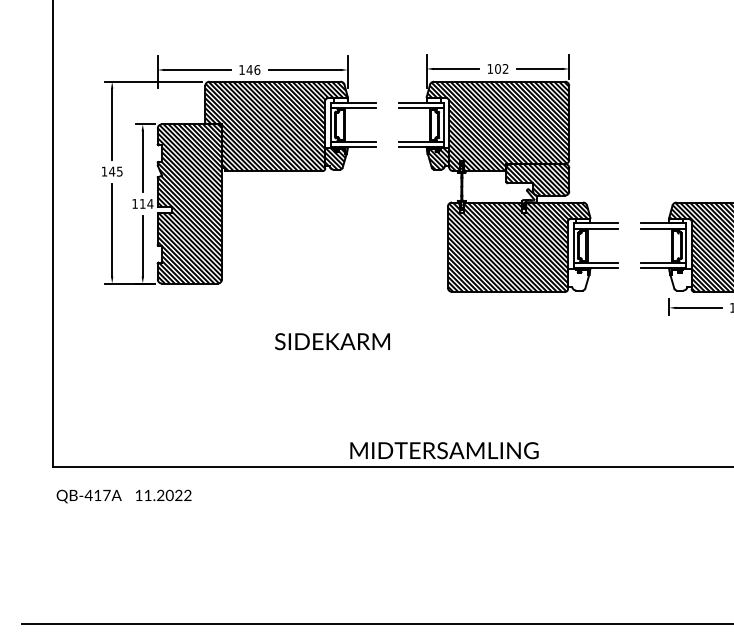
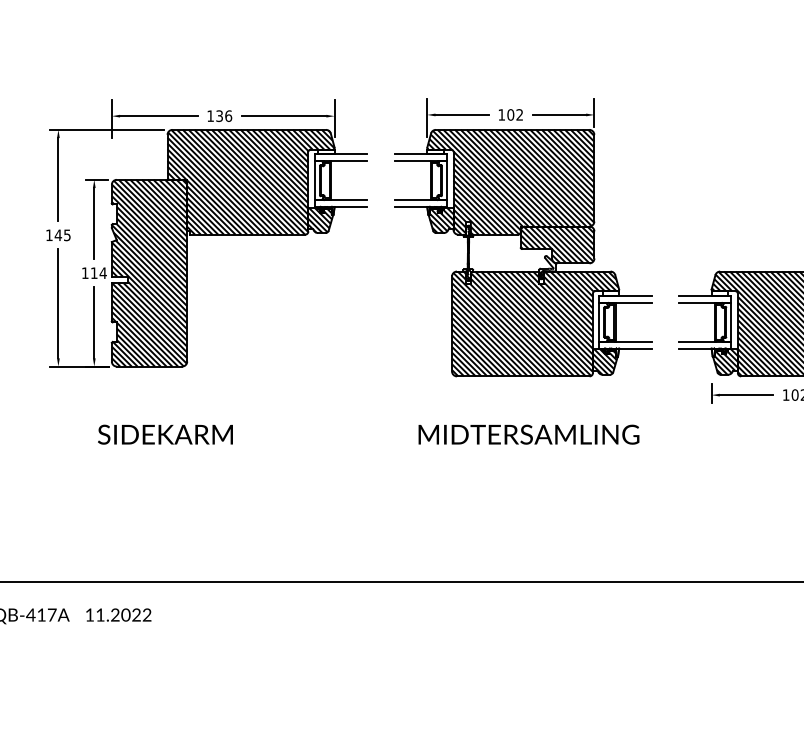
text: (249, 69) -> (219, 115), 146 -> 136
hatch: (578, 279) -> (605, 361), added
hatch: (681, 279) -> (725, 361), added
text: (332, 341) -> (165, 434), moved
text: (444, 450) -> (528, 434), moved

